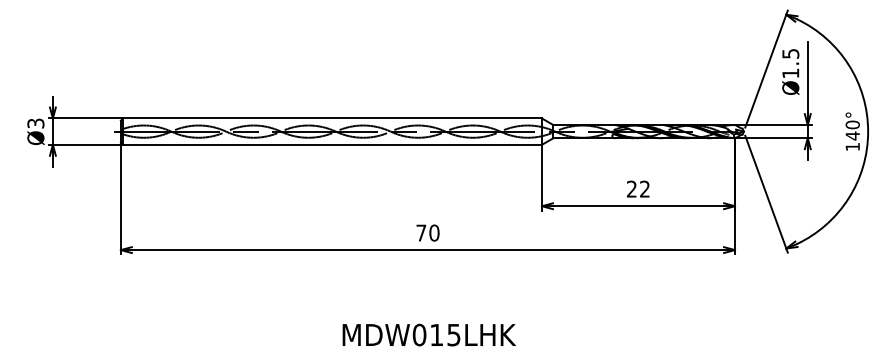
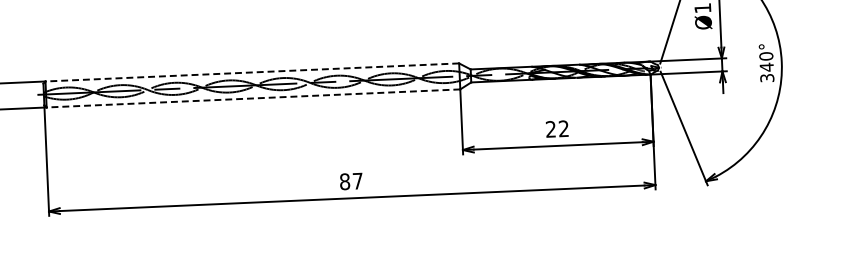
line: (332, 118) -> (252, 72), solid -> dashed
line: (332, 144) -> (253, 98), solid -> dashed
text: (852, 147) -> (767, 78), 140° -> 340°
text: (427, 232) -> (351, 180), 70 -> 87

